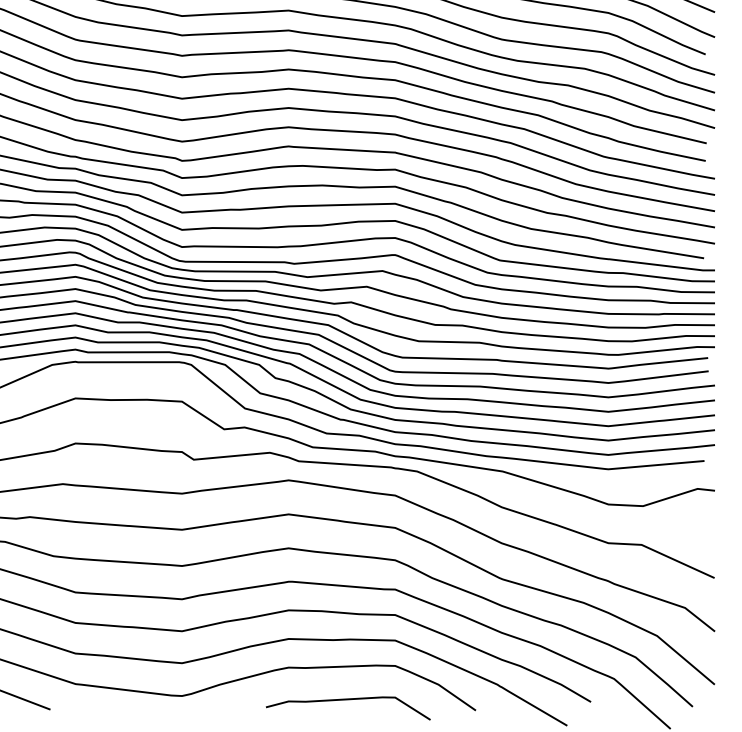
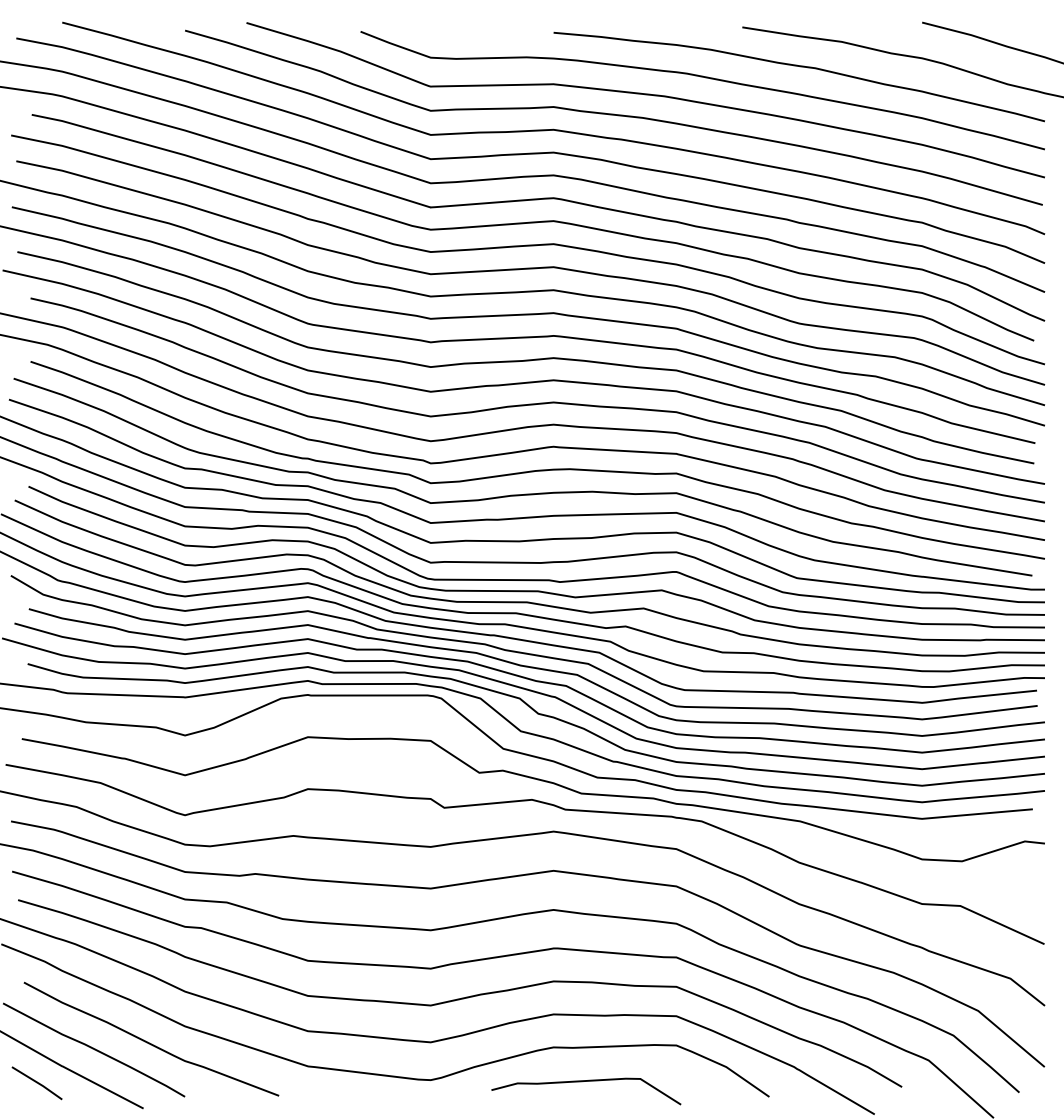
curve: (344, 700) -> (582, 1082), moved

